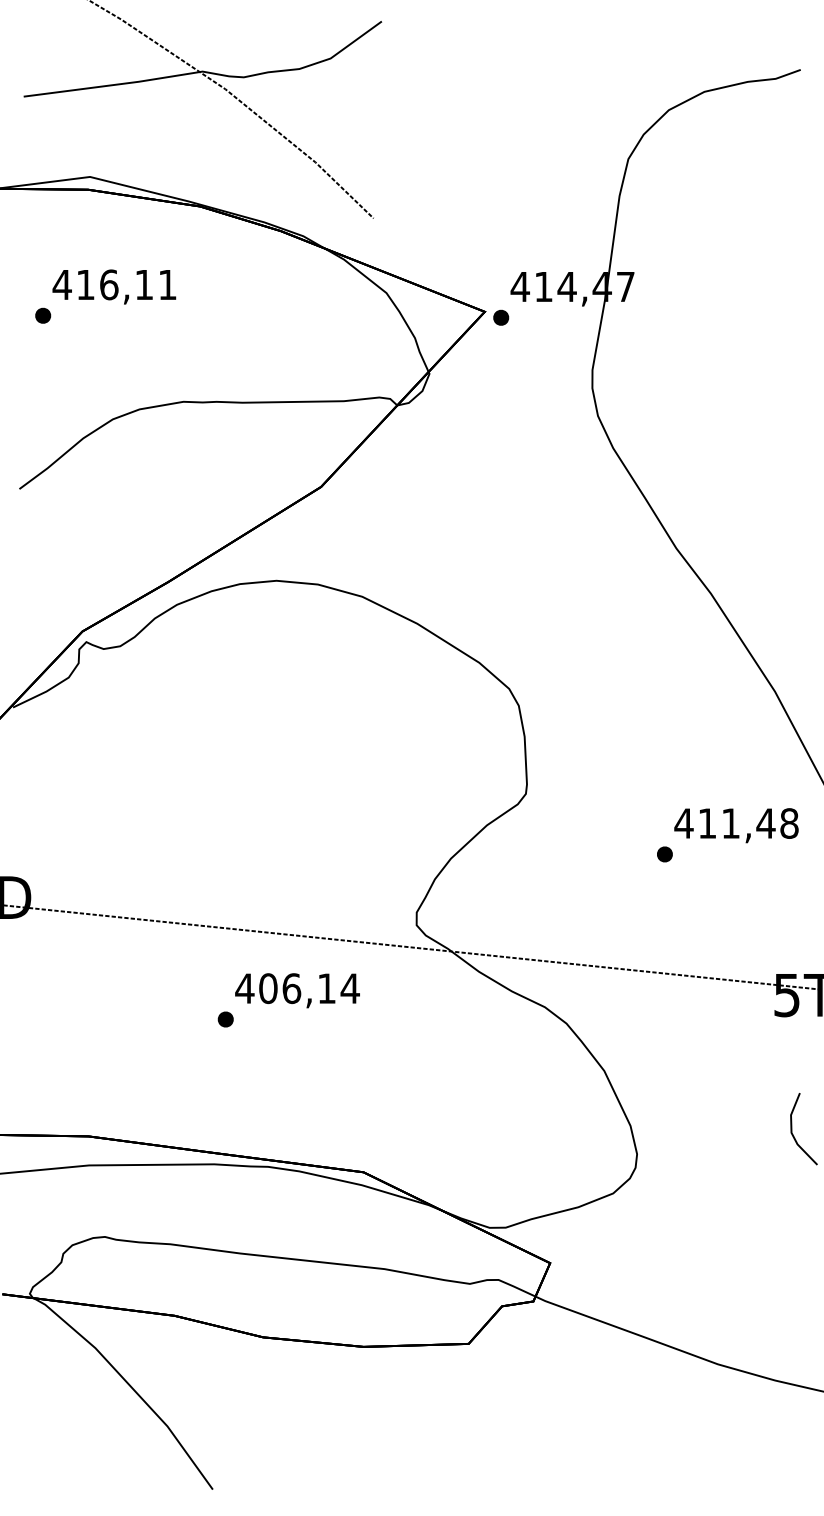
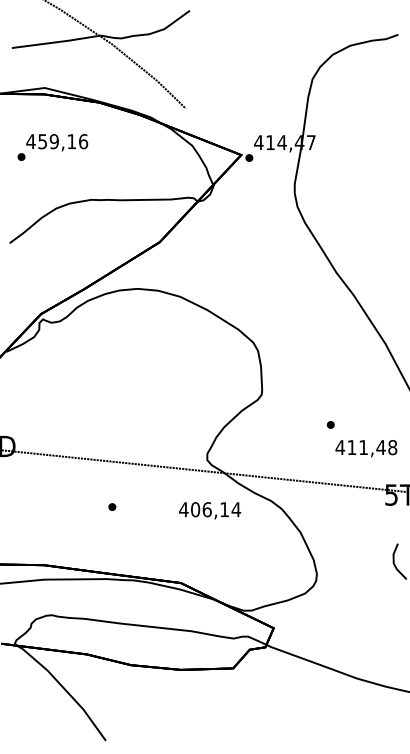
text: (127, 284) -> (63, 141), 416,11 -> 459,16
text: (736, 825) -> (366, 448), moved
text: (298, 990) -> (210, 510), moved

